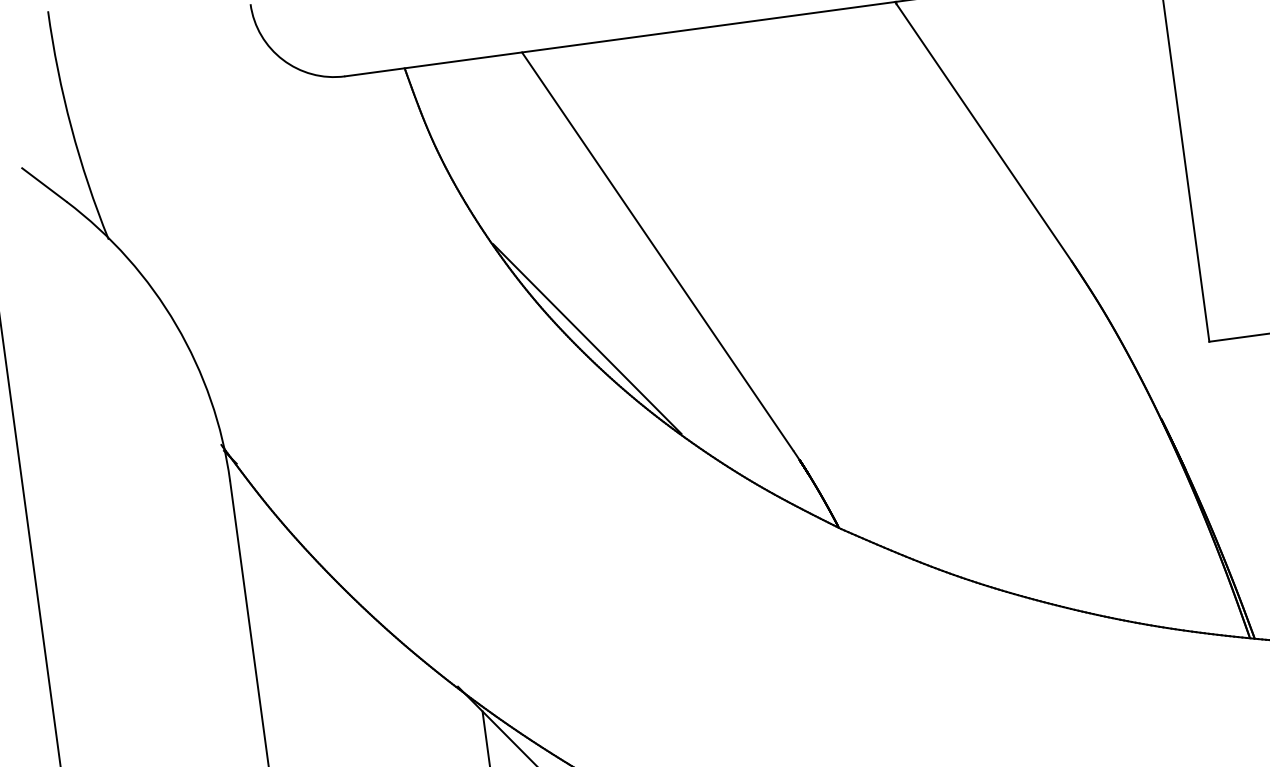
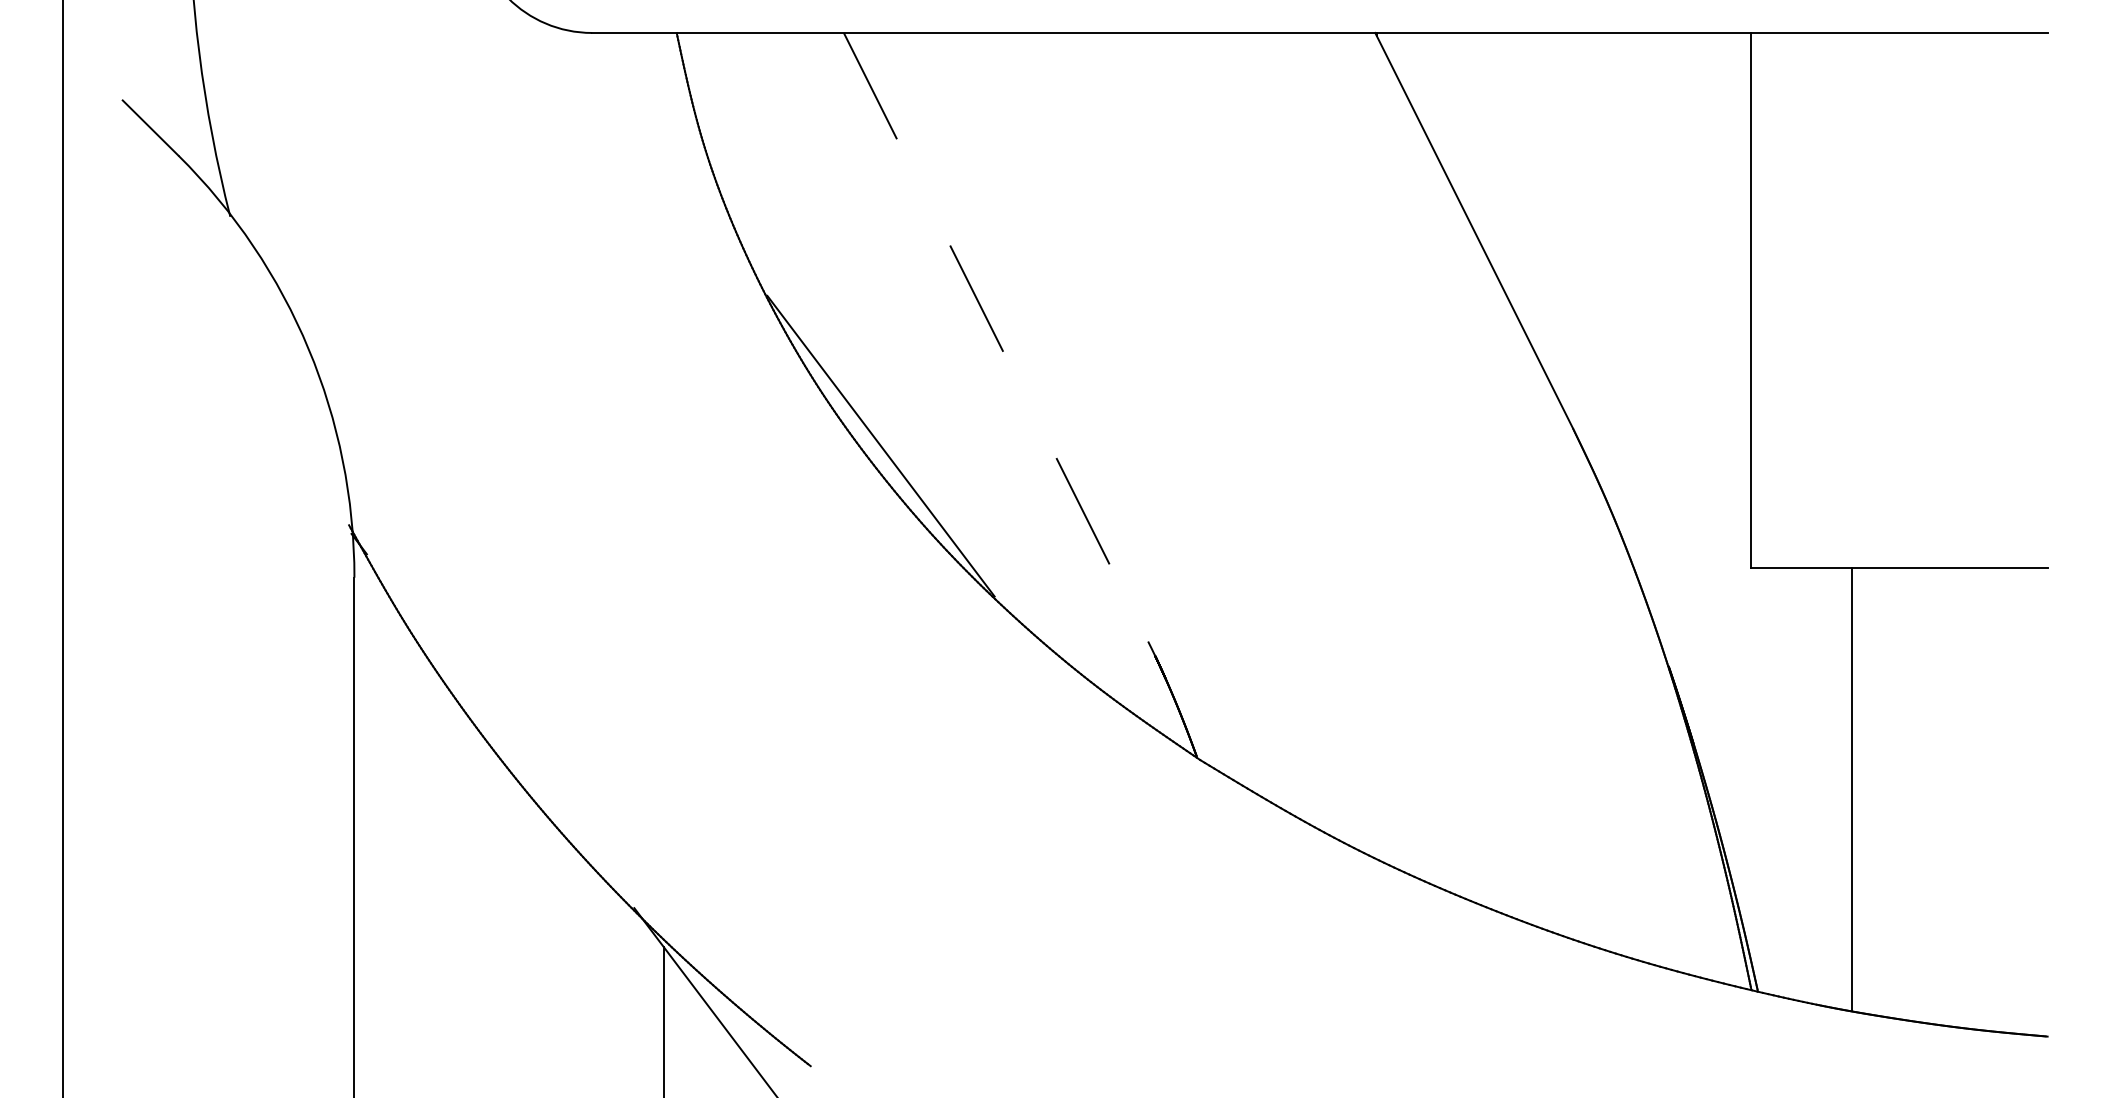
line: (658, 251) -> (996, 337), solid -> dashed

